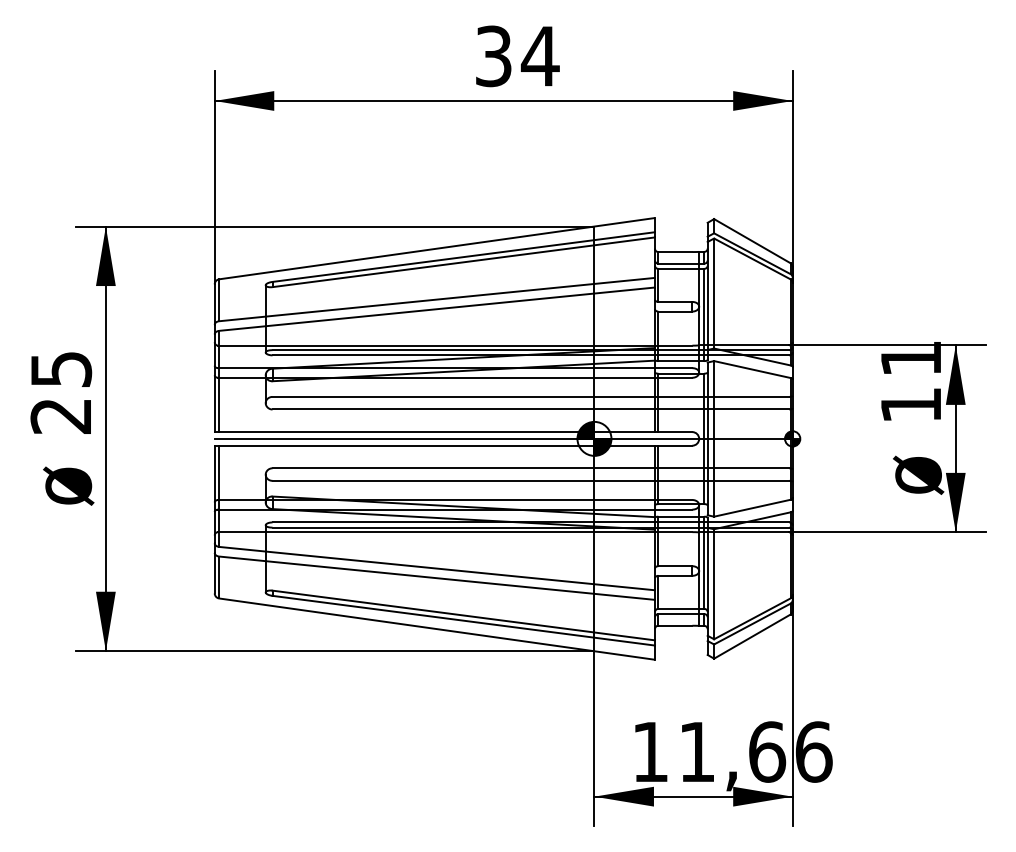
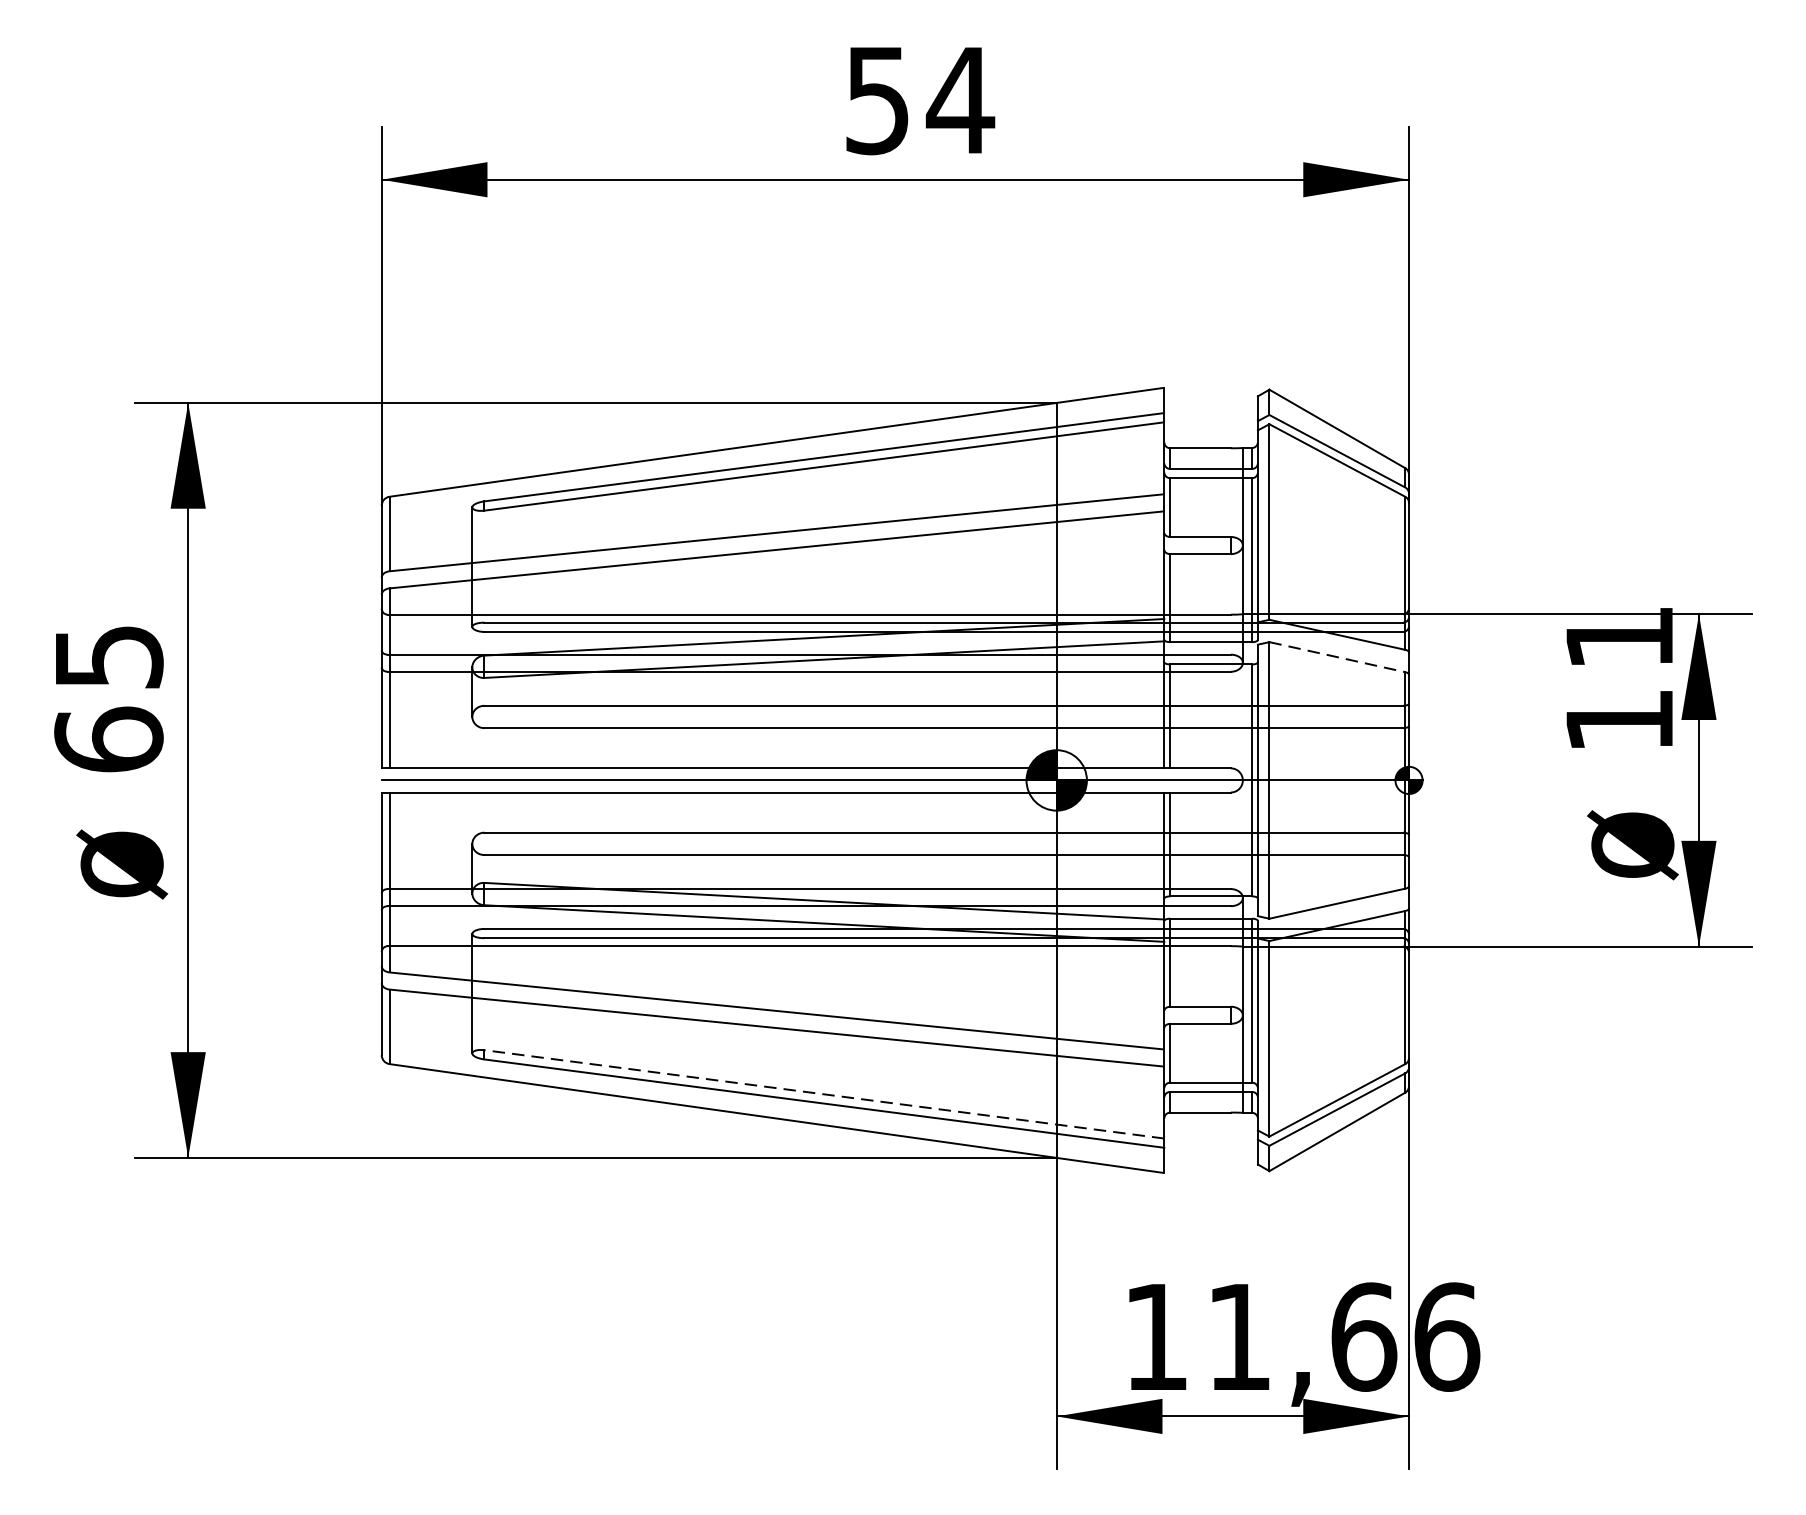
text: (493, 55) -> (877, 98), 34 -> 54
line: (752, 369) -> (1337, 657), solid -> dashed
text: (61, 415) -> (109, 738), 25 -> 65
line: (463, 615) -> (823, 1094), solid -> dashed

